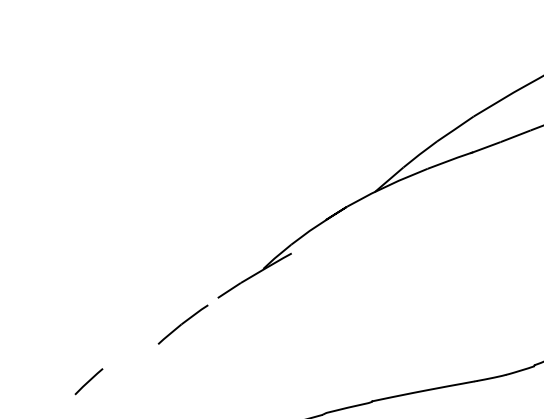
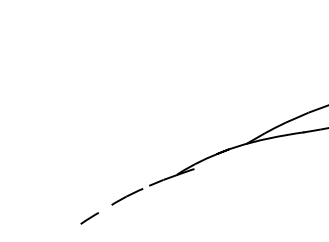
line: (88, 381) -> (89, 218), moved

